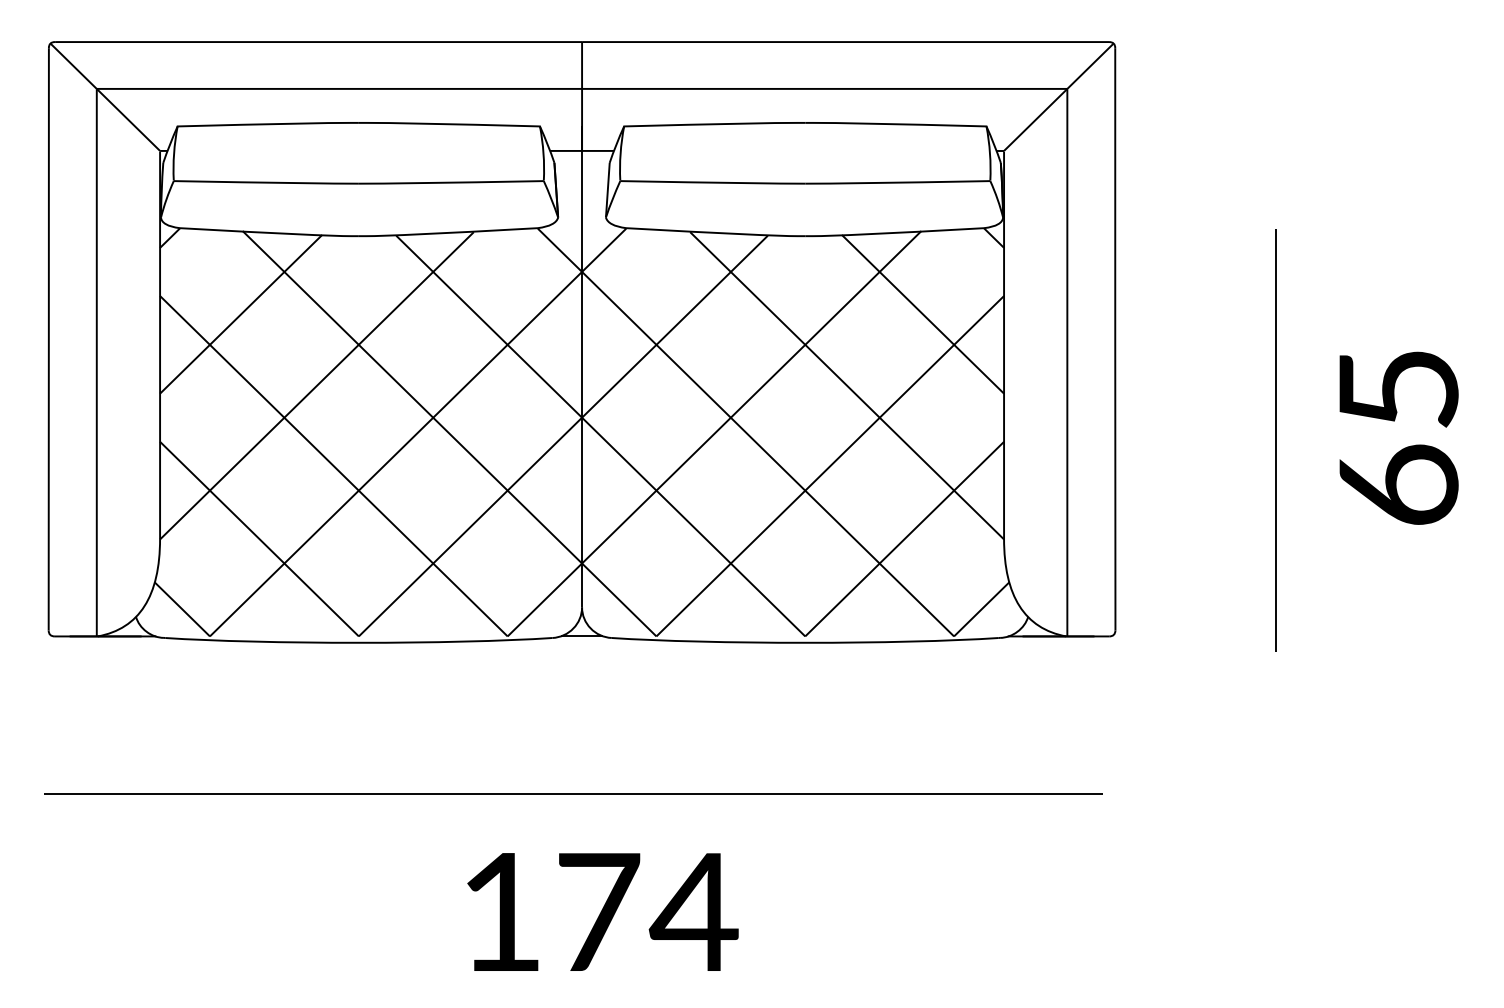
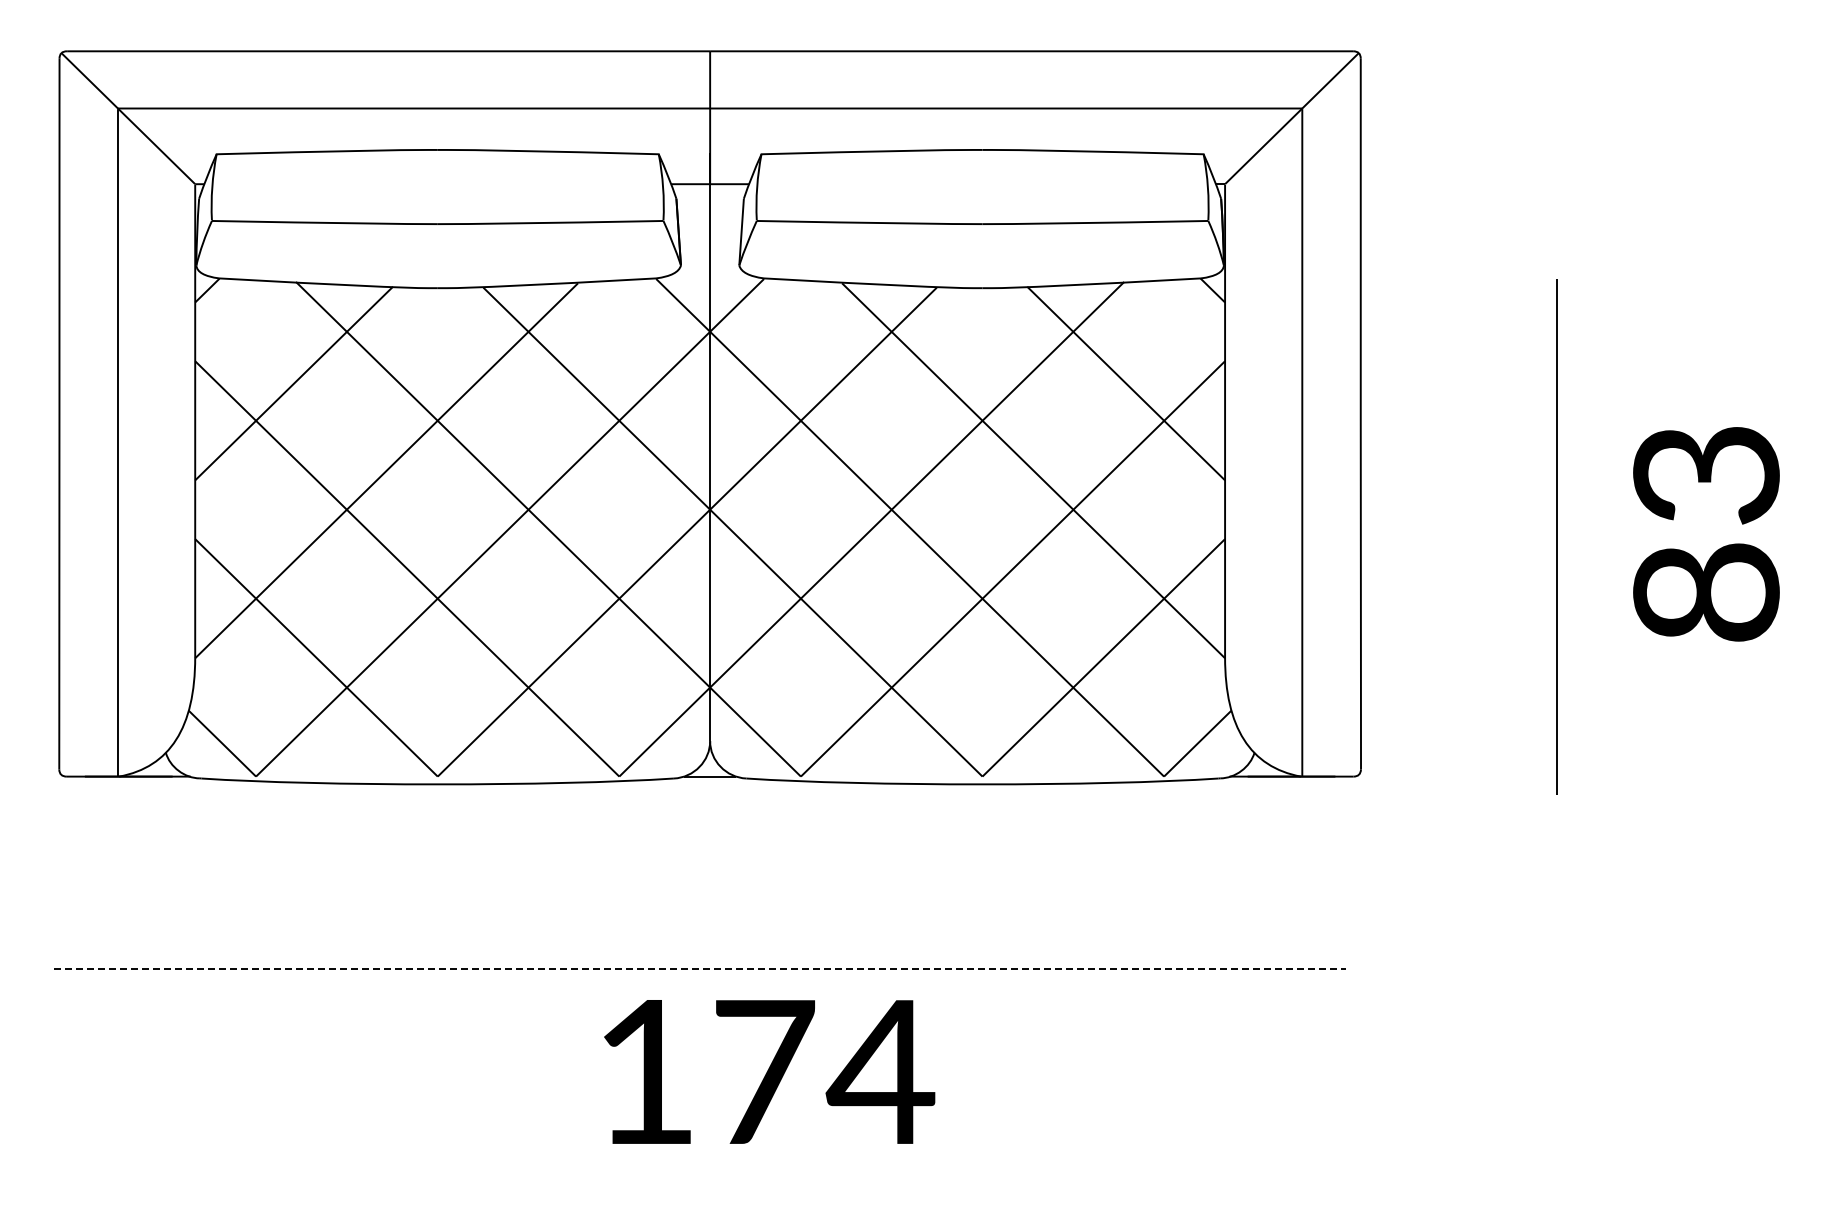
text: (1398, 438) -> (1706, 534), 65 -> 83
line: (574, 793) -> (700, 968), solid -> dashed
text: (602, 911) -> (769, 1071), moved

